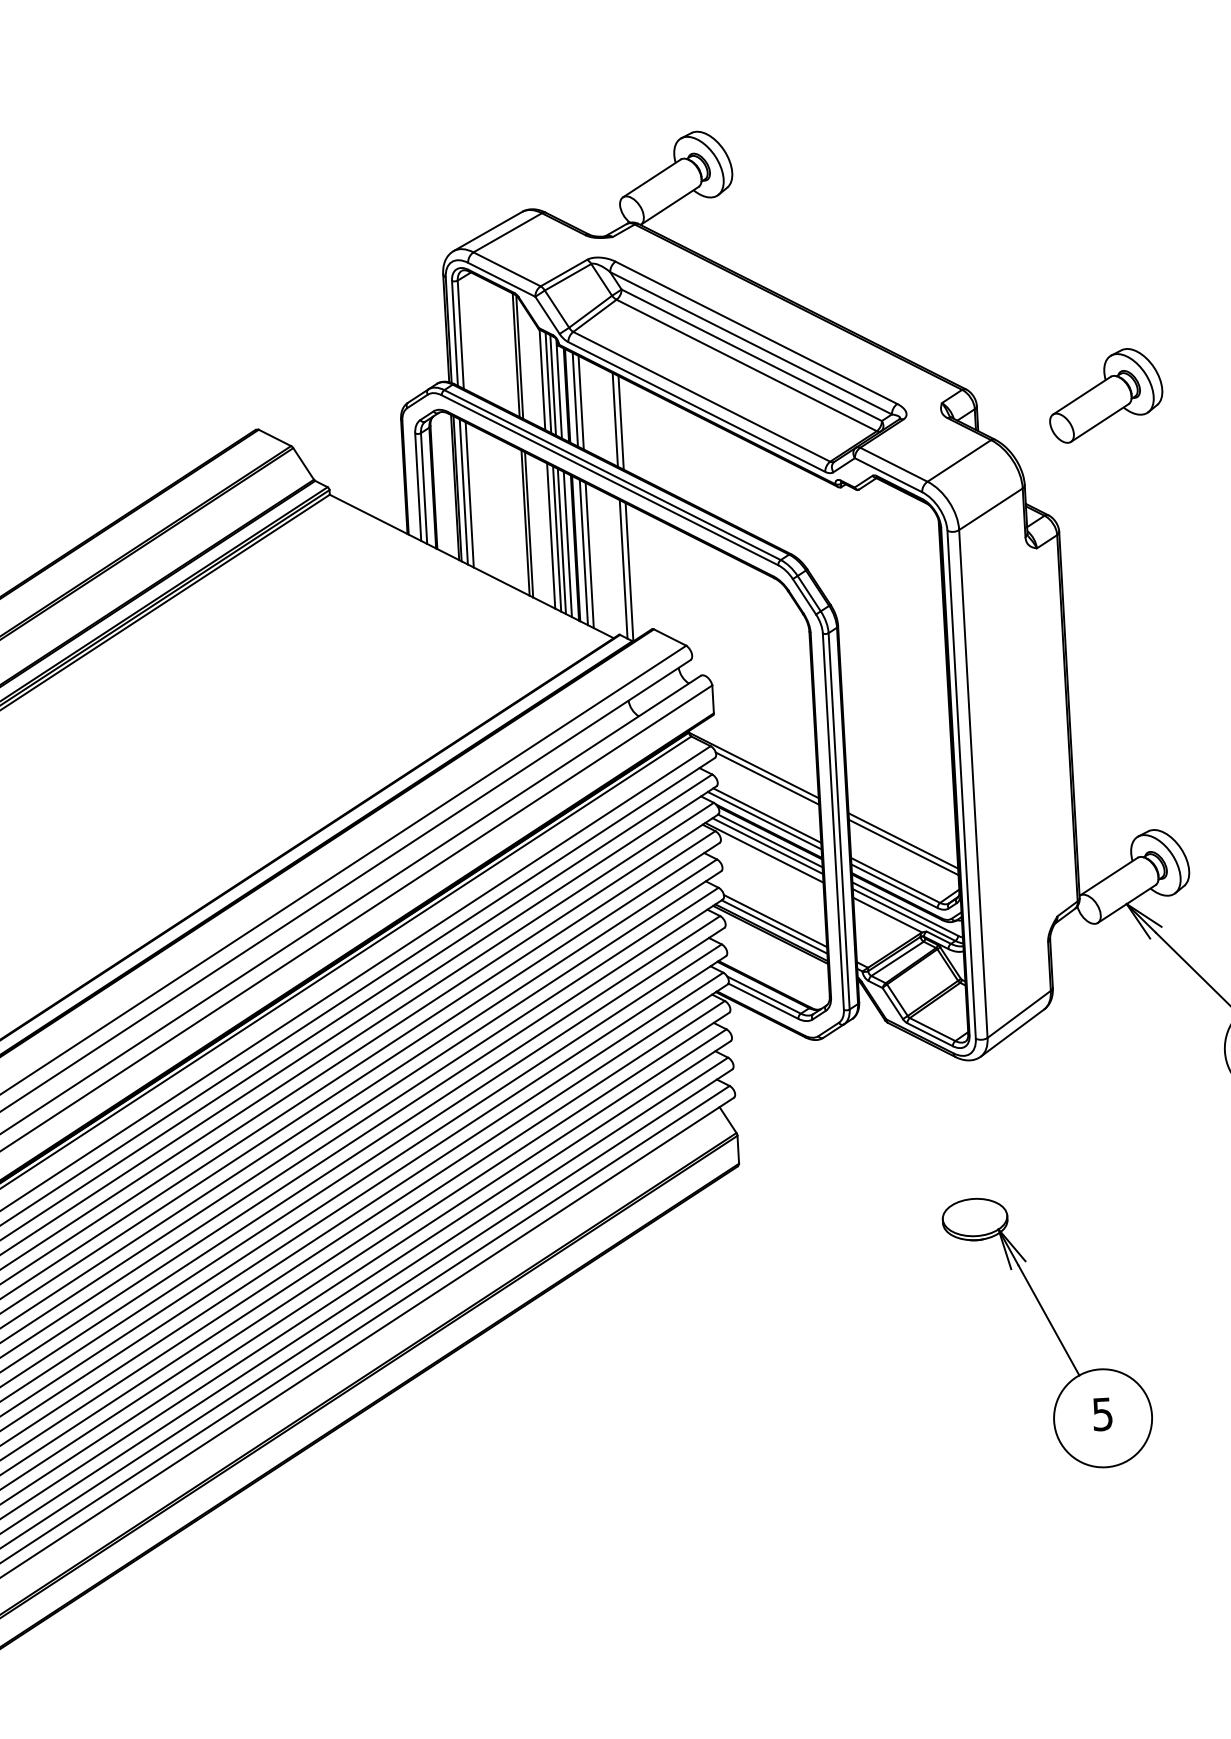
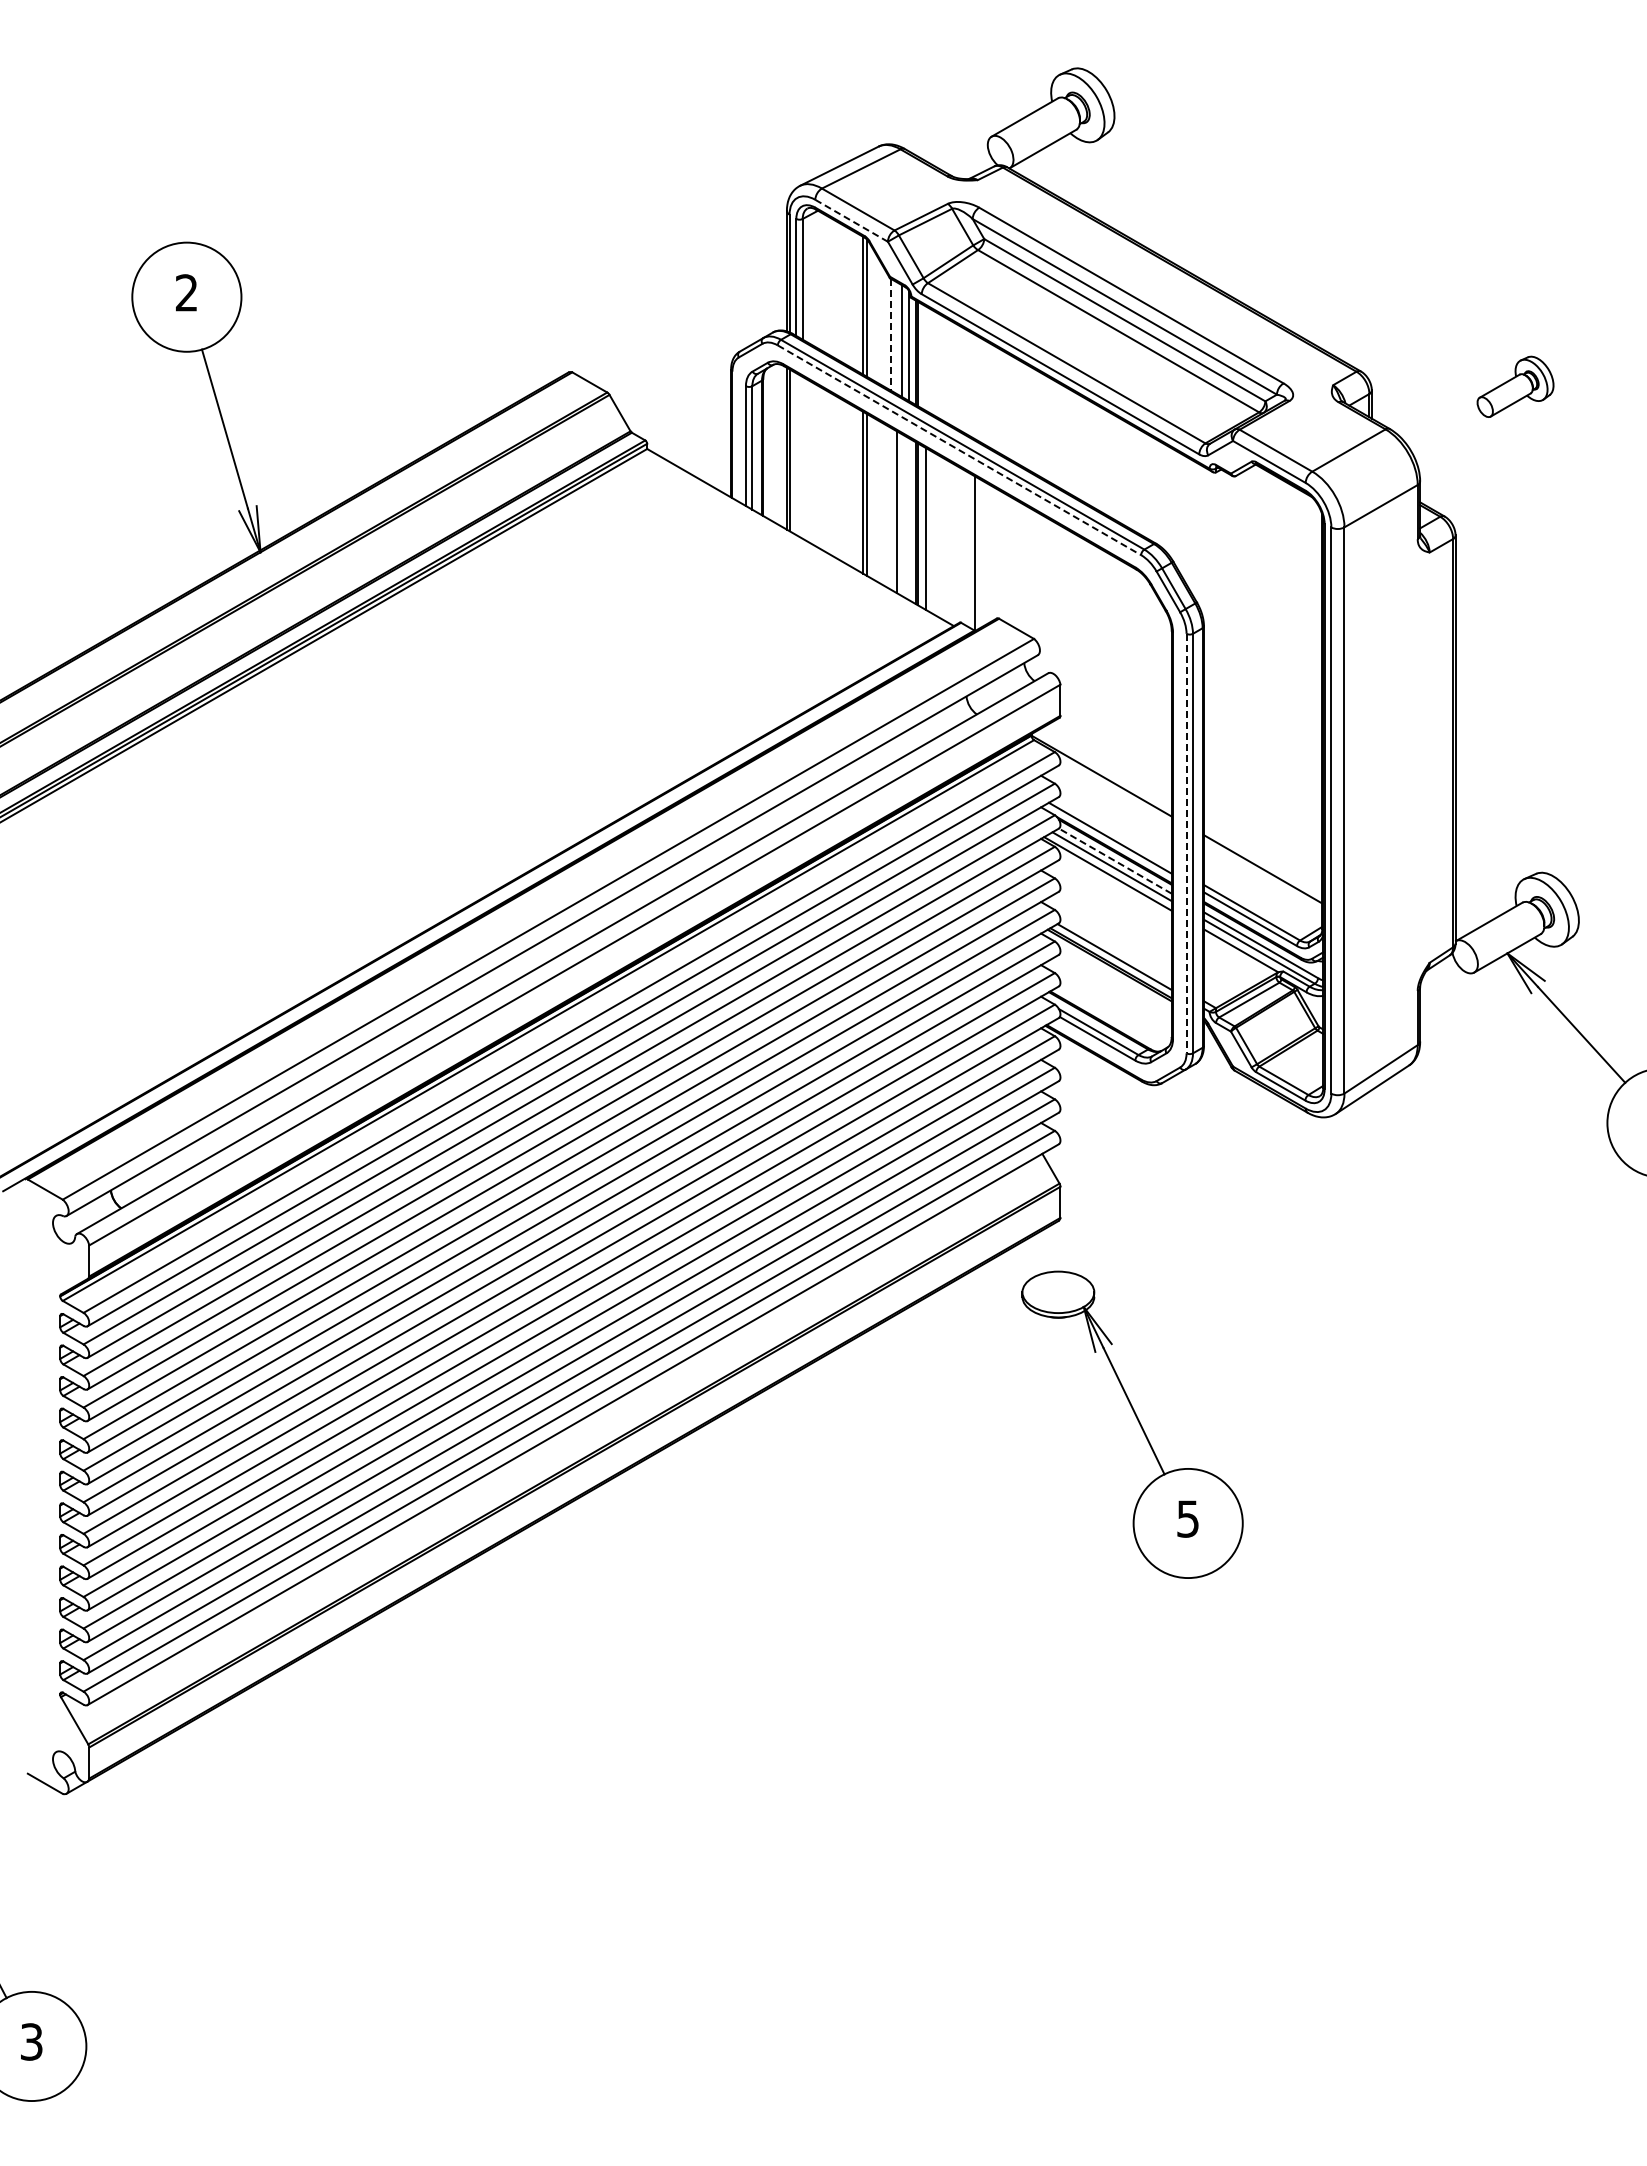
line: (501, 279) -> (851, 220), solid -> dashed
line: (542, 379) -> (890, 334), solid -> dashed
line: (548, 383) -> (897, 338), removed
part: (1105, 395) -> (1515, 386), size x0.6
line: (574, 399) -> (925, 358), removed
line: (581, 402) -> (932, 362), removed
line: (615, 419) -> (969, 383), removed
line: (621, 423) -> (975, 387), removed
line: (610, 480) -> (959, 450), solid -> dashed
line: (463, 492) -> (796, 454), removed
line: (469, 494) -> (802, 457), removed
line: (551, 535) -> (890, 508), removed
line: (562, 541) -> (902, 515), removed
line: (567, 543) -> (908, 518), removed
line: (589, 555) -> (932, 532), removed
line: (623, 569) -> (969, 550), removed
line: (767, 778) -> (1115, 791), removed
line: (767, 815) -> (1113, 832), removed
line: (833, 821) -> (1186, 843), solid -> dashed
line: (769, 840) -> (1114, 860), solid -> dashed
line: (903, 847) -> (1262, 876), removed
line: (775, 921) -> (1115, 950), removed
part: (1053, 1330) -> (1138, 1422), moved

